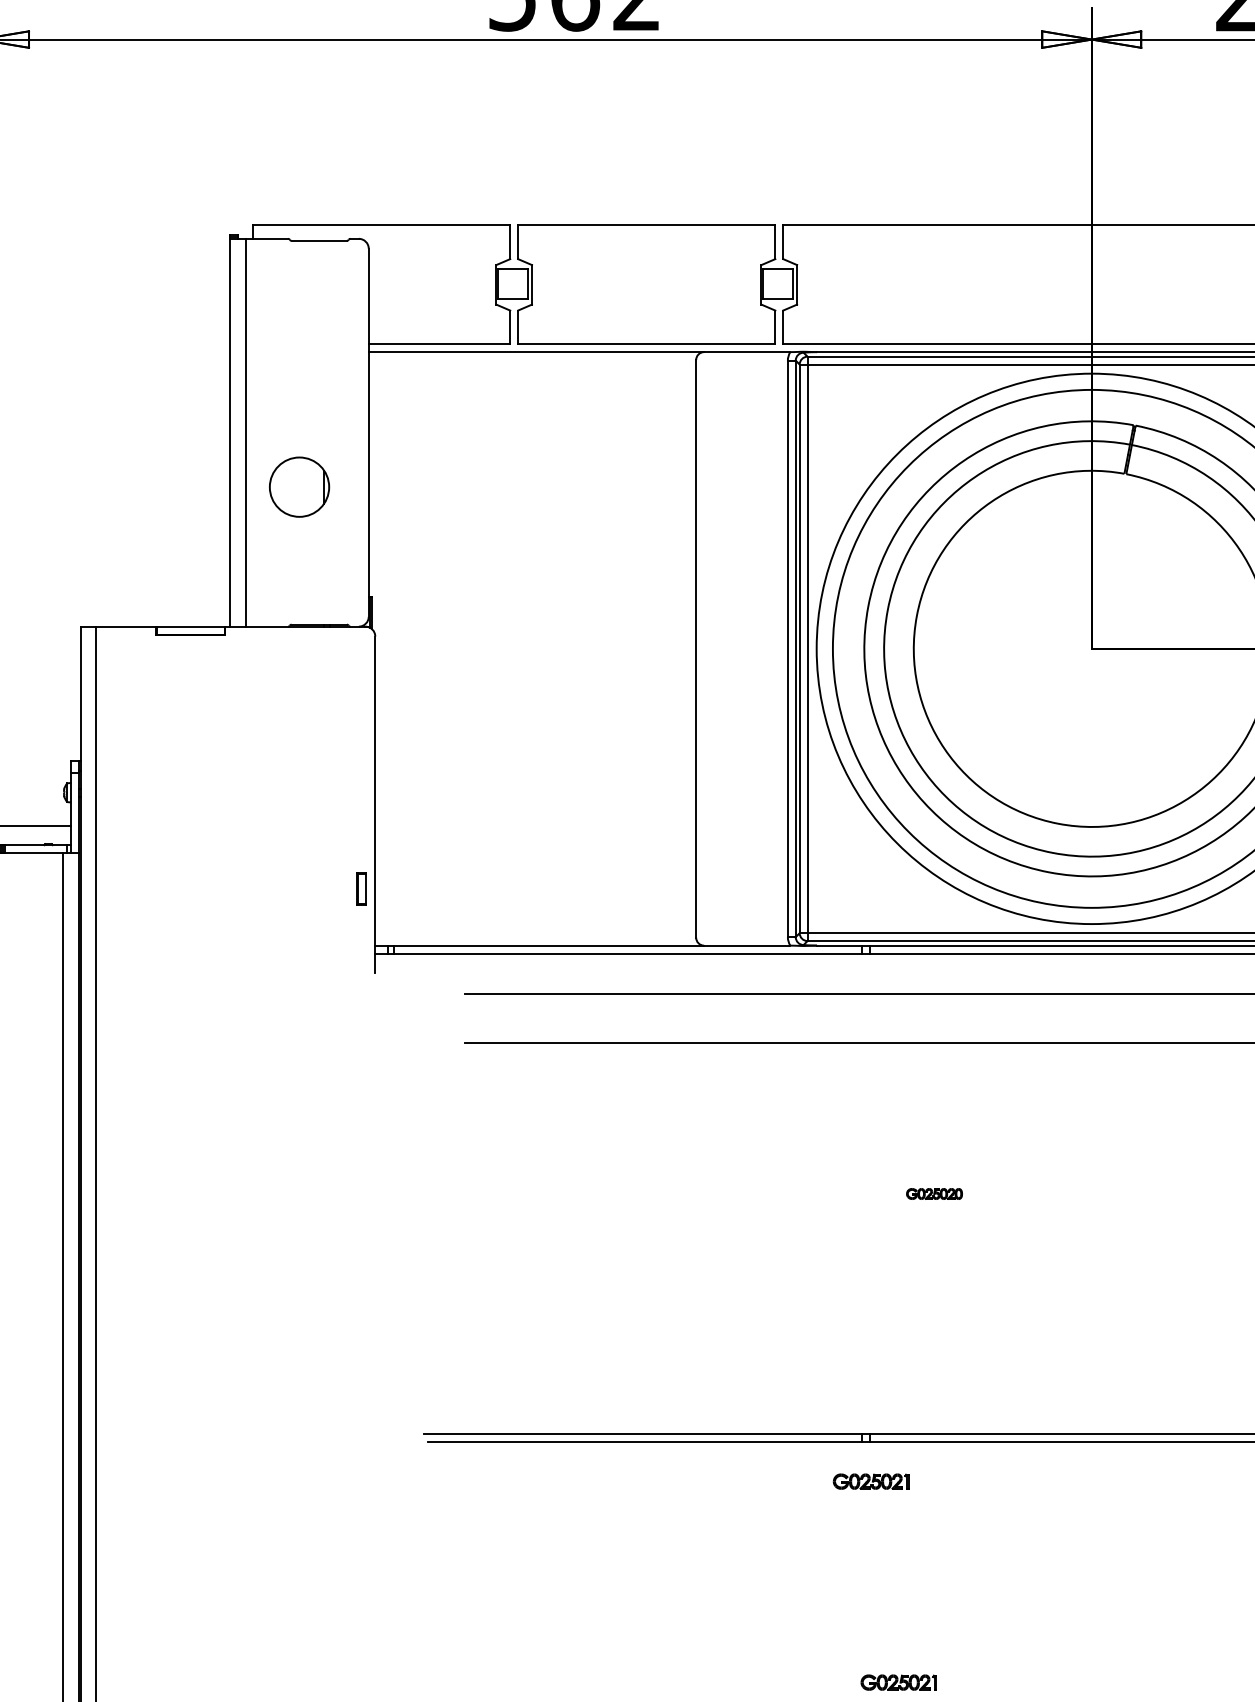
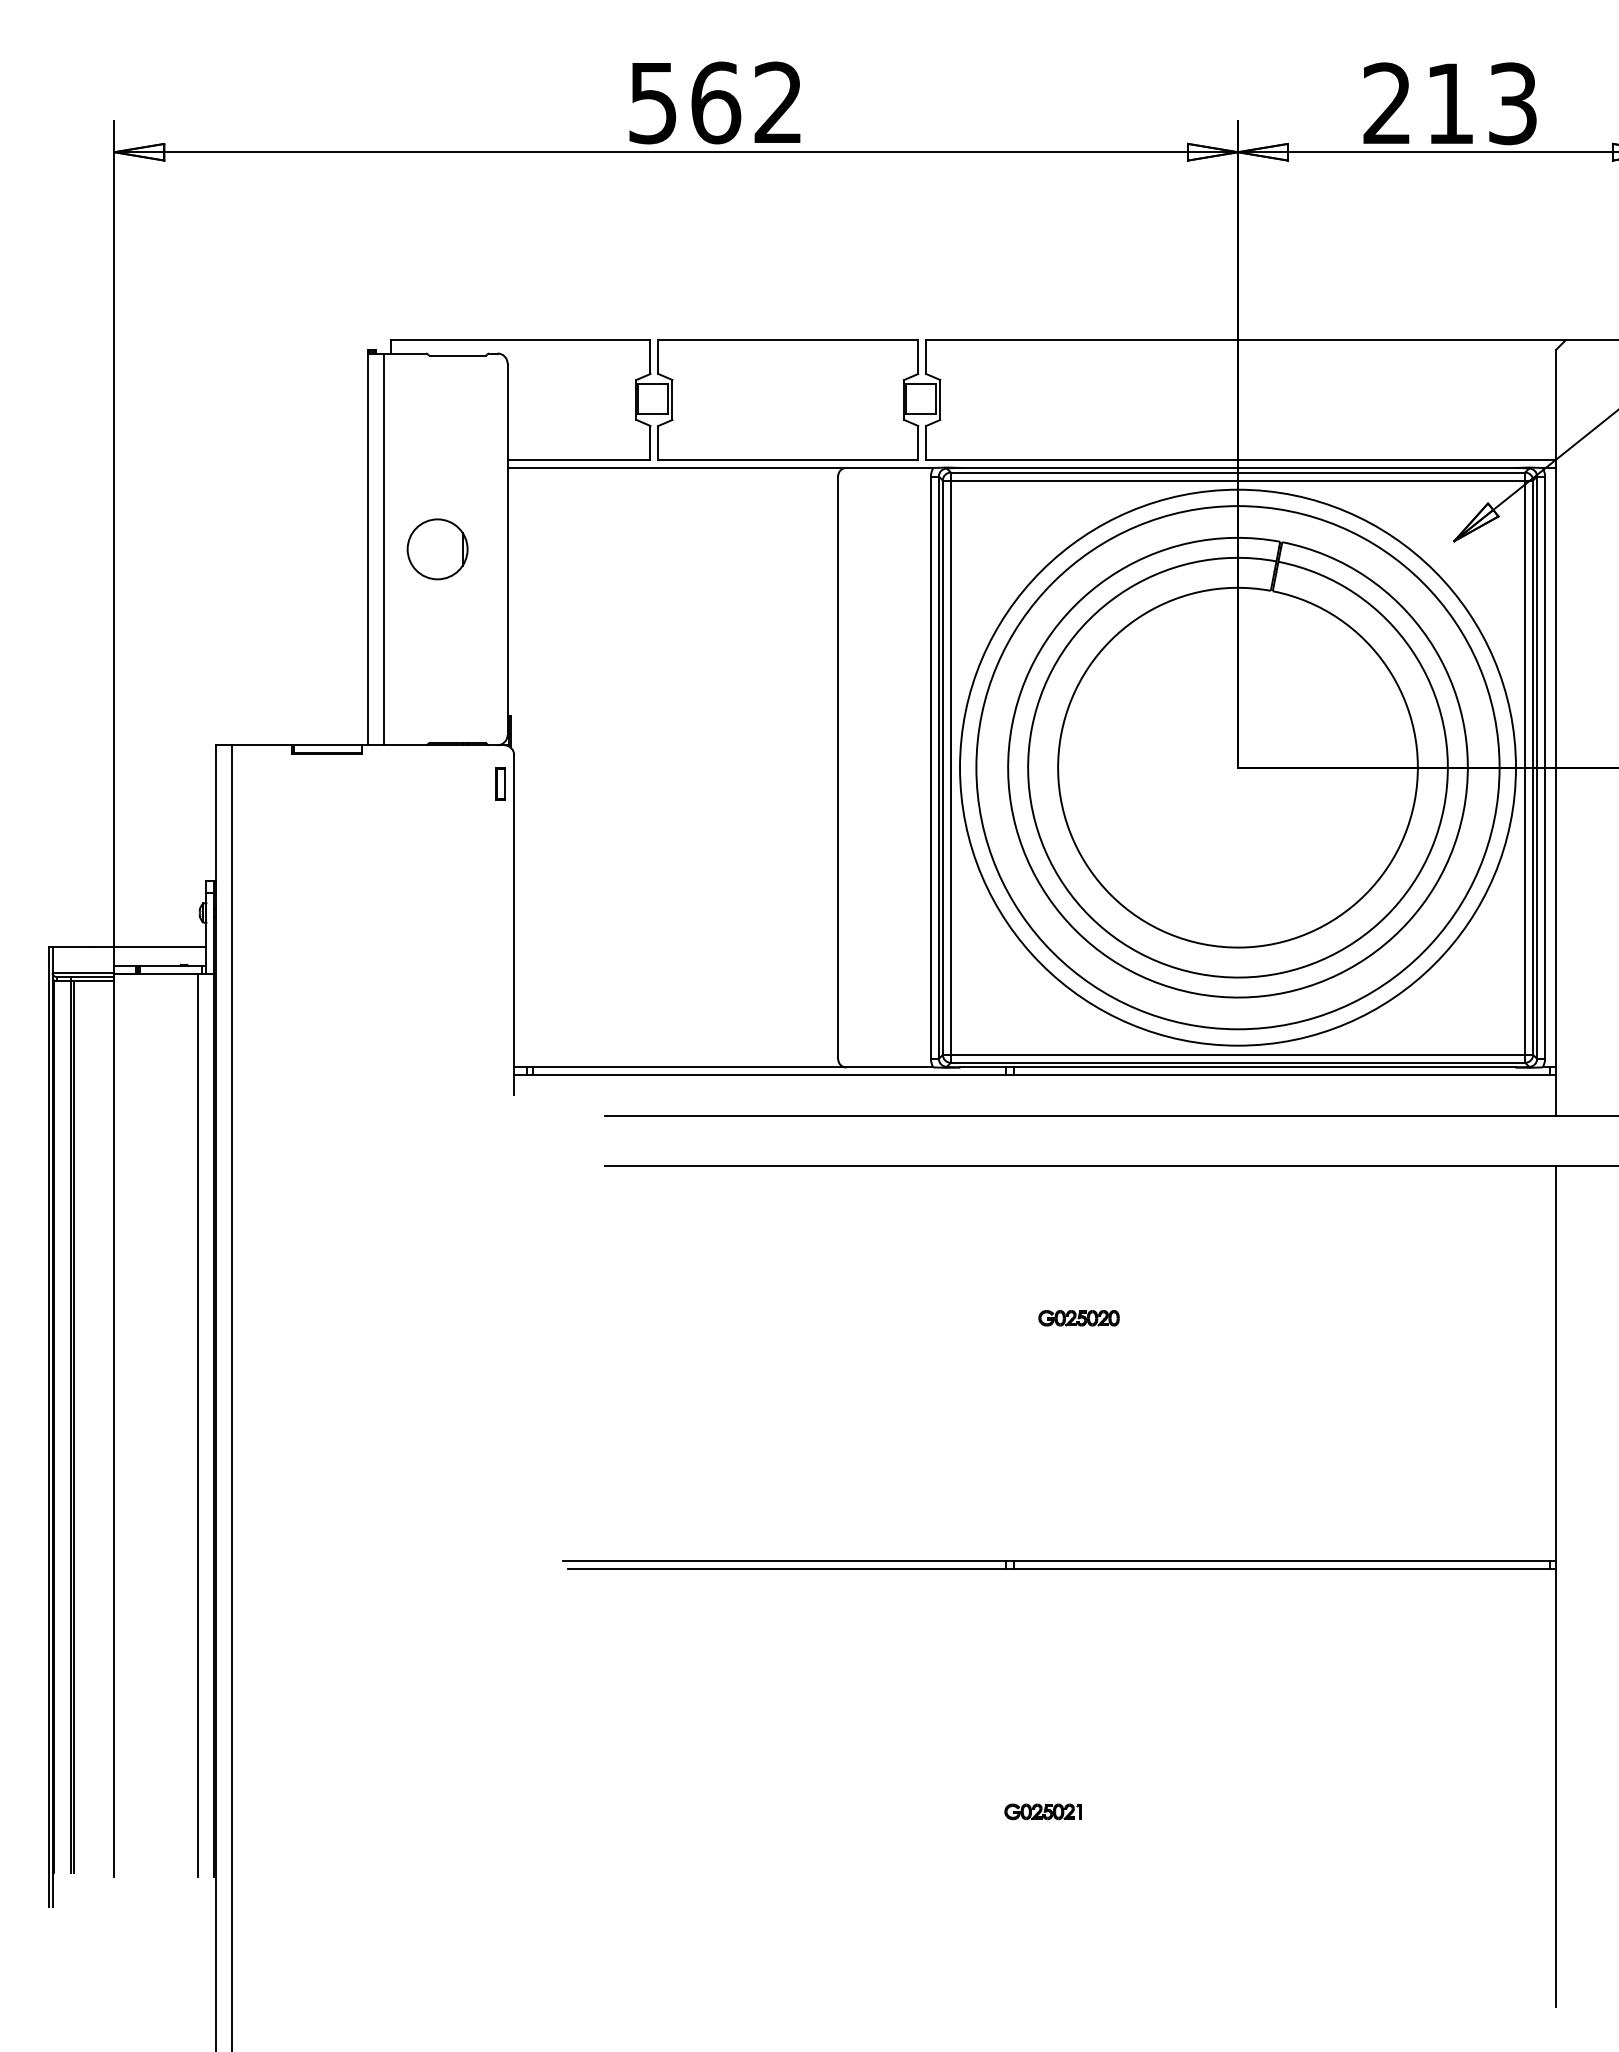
part: (299, 487) -> (437, 549), moved
part: (361, 888) -> (500, 783), moved
part: (933, 1194) -> (1078, 1318), size x1.43
part: (870, 1481) -> (1014, 1608), removed

